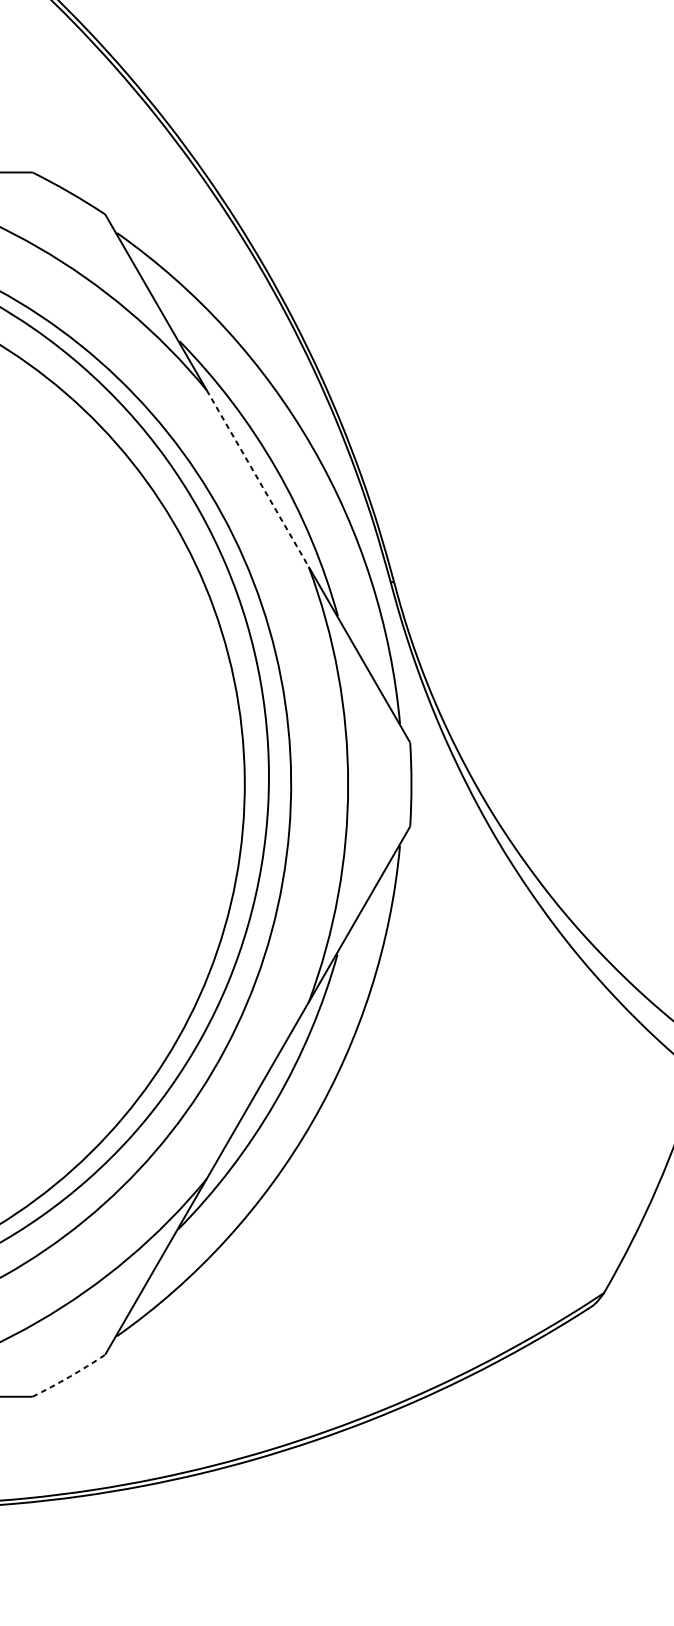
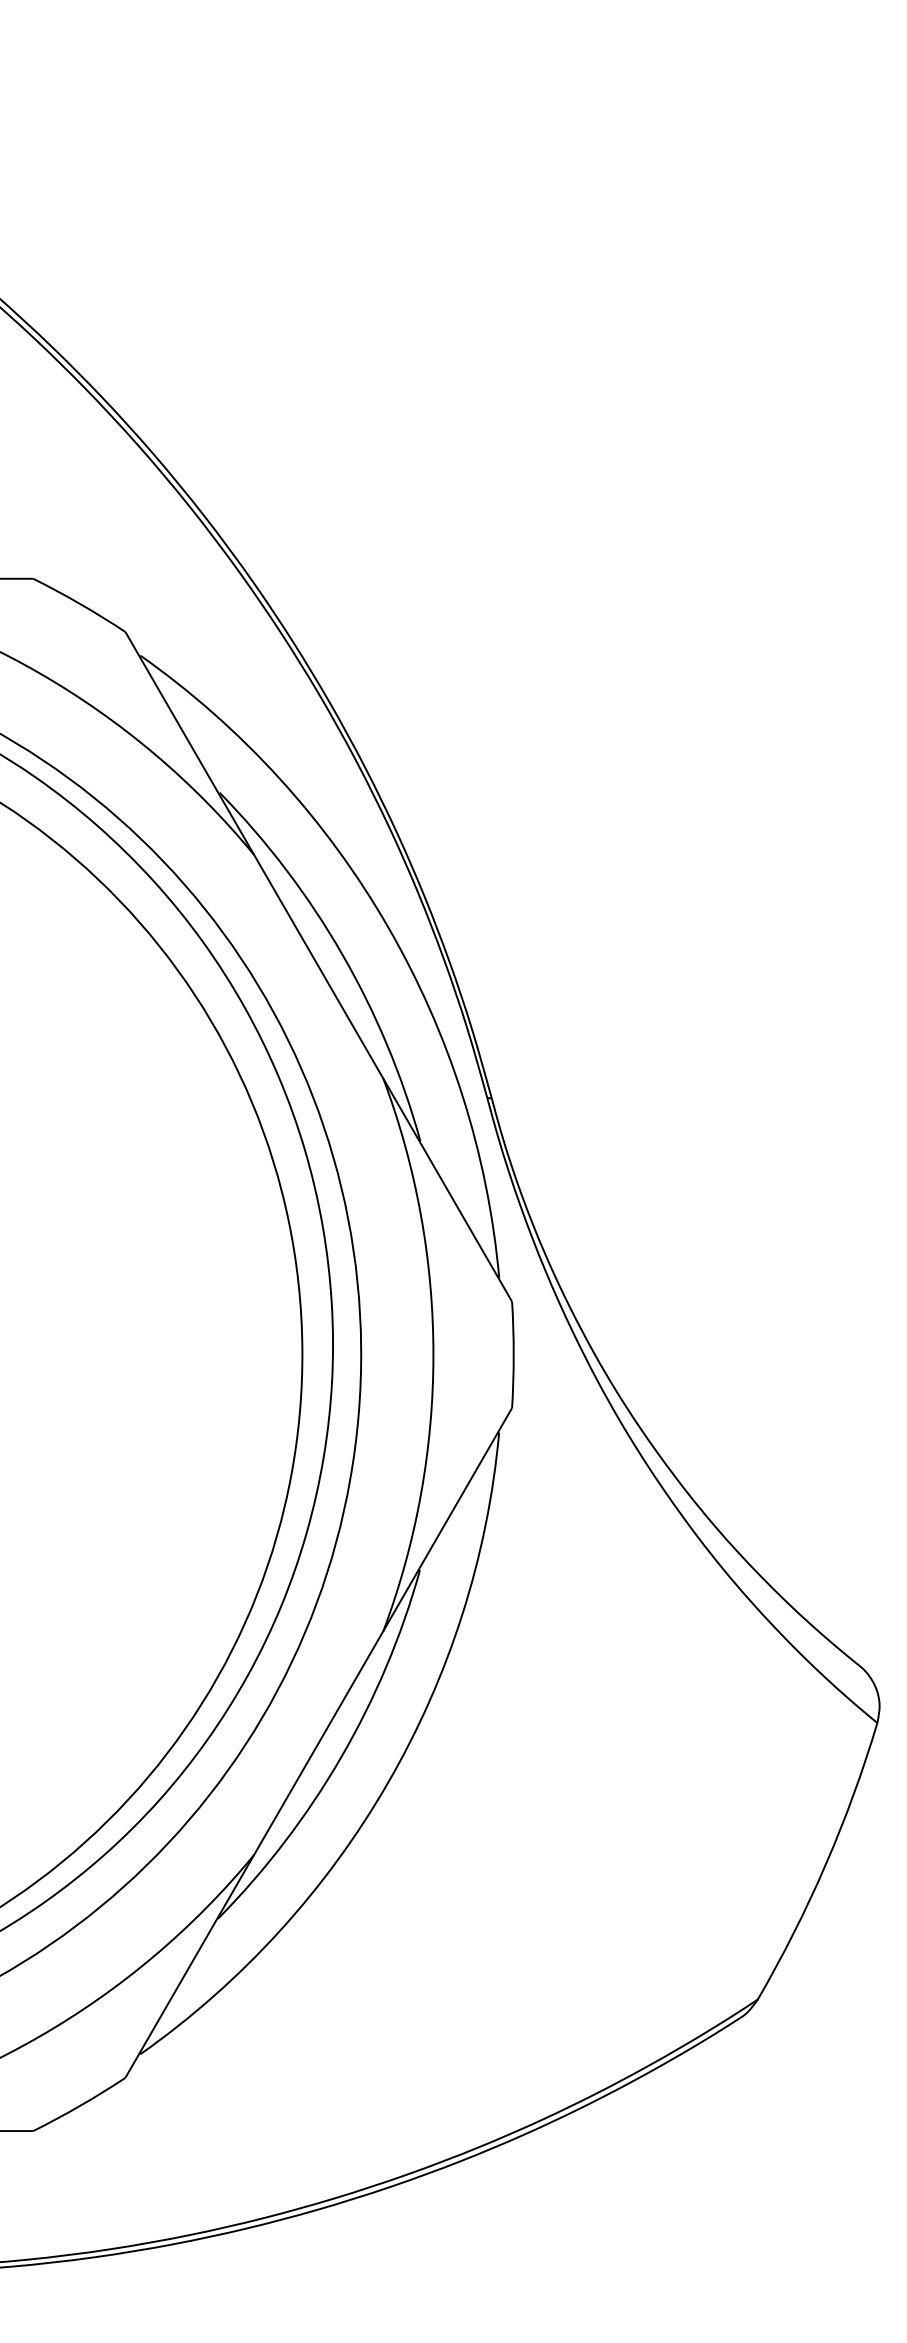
line: (258, 479) -> (319, 967), dashed -> solid
arc: (69, 1376) -> (80, 2105), dashed -> solid

